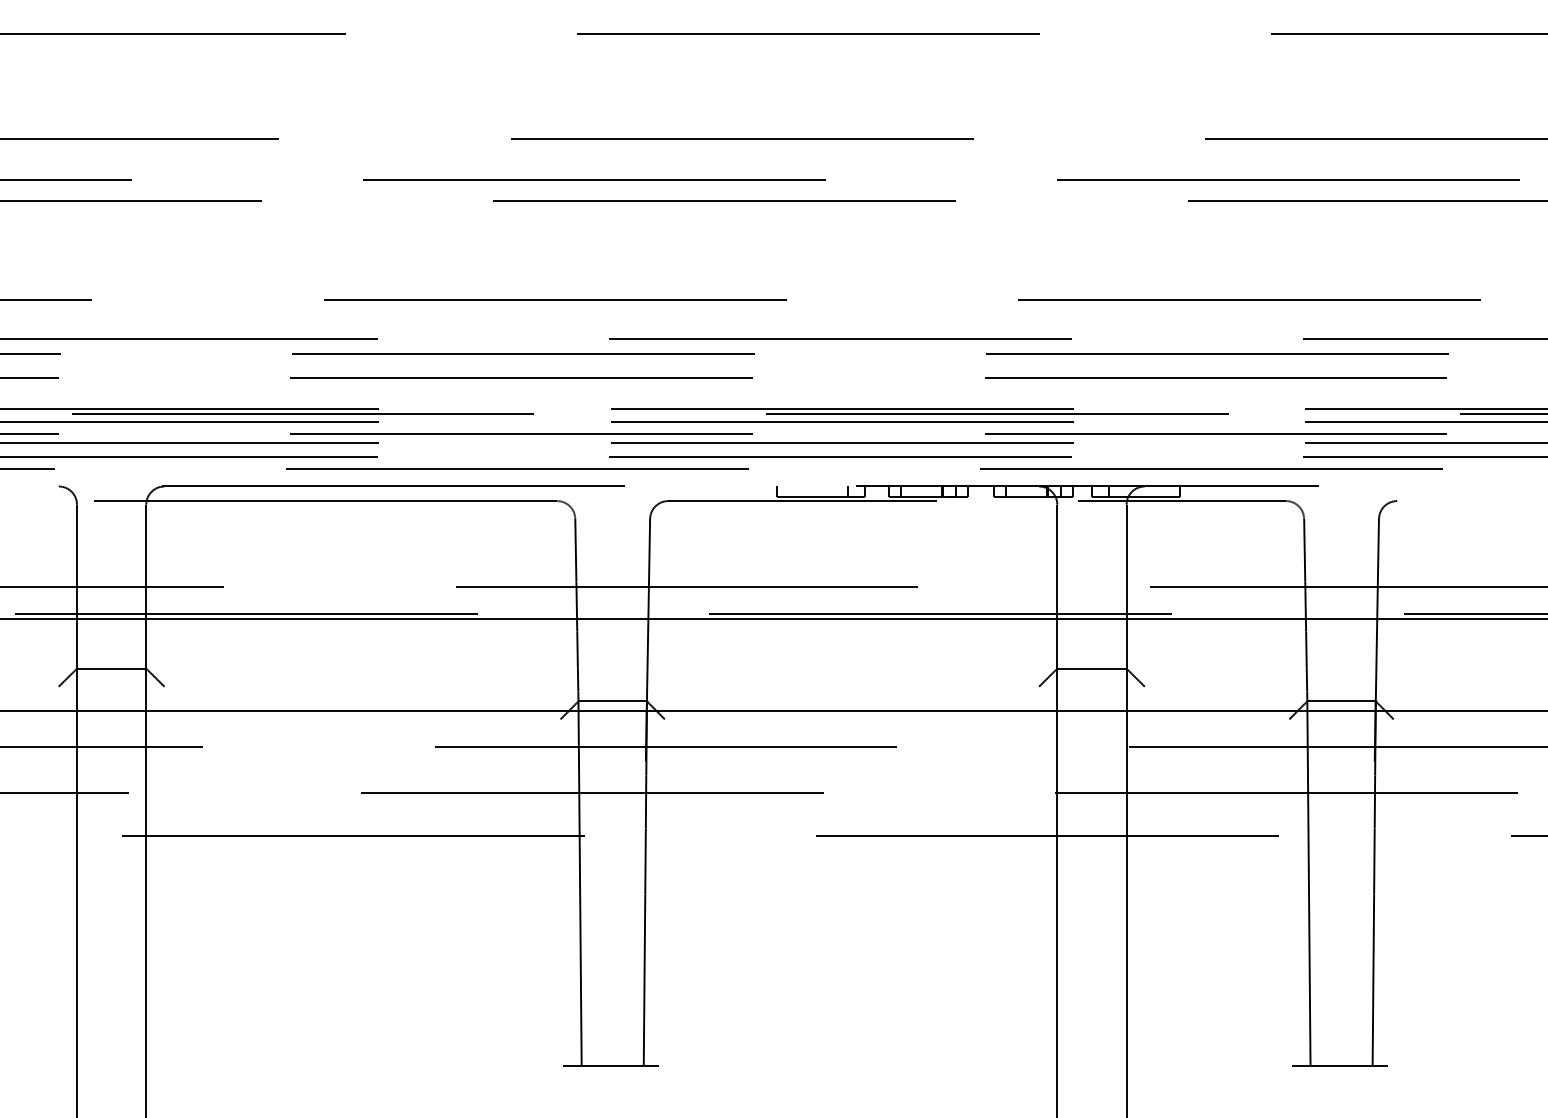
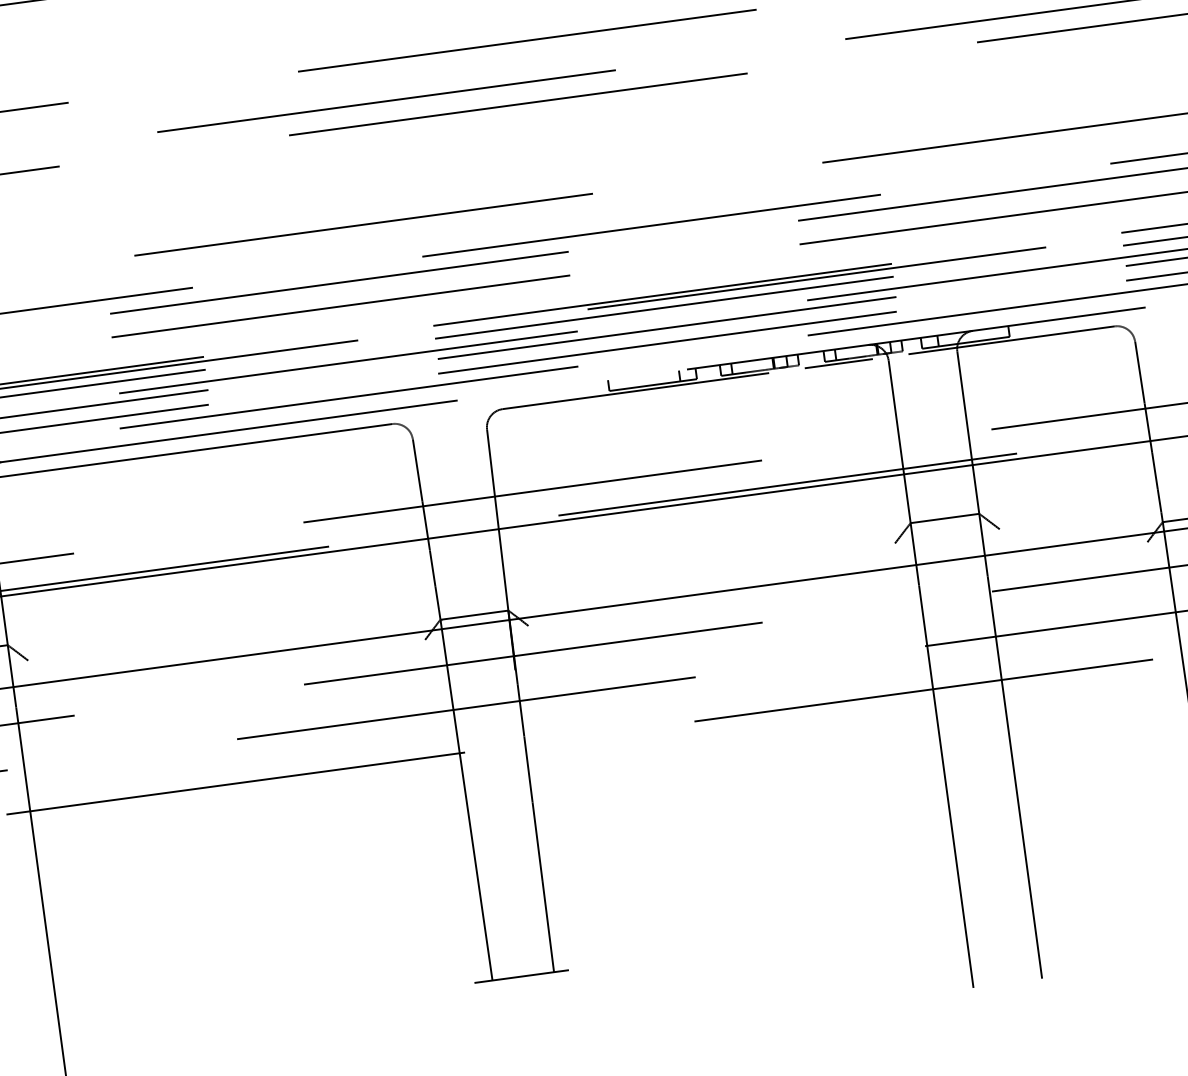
line: (1007, 501) -> (838, 364), added

